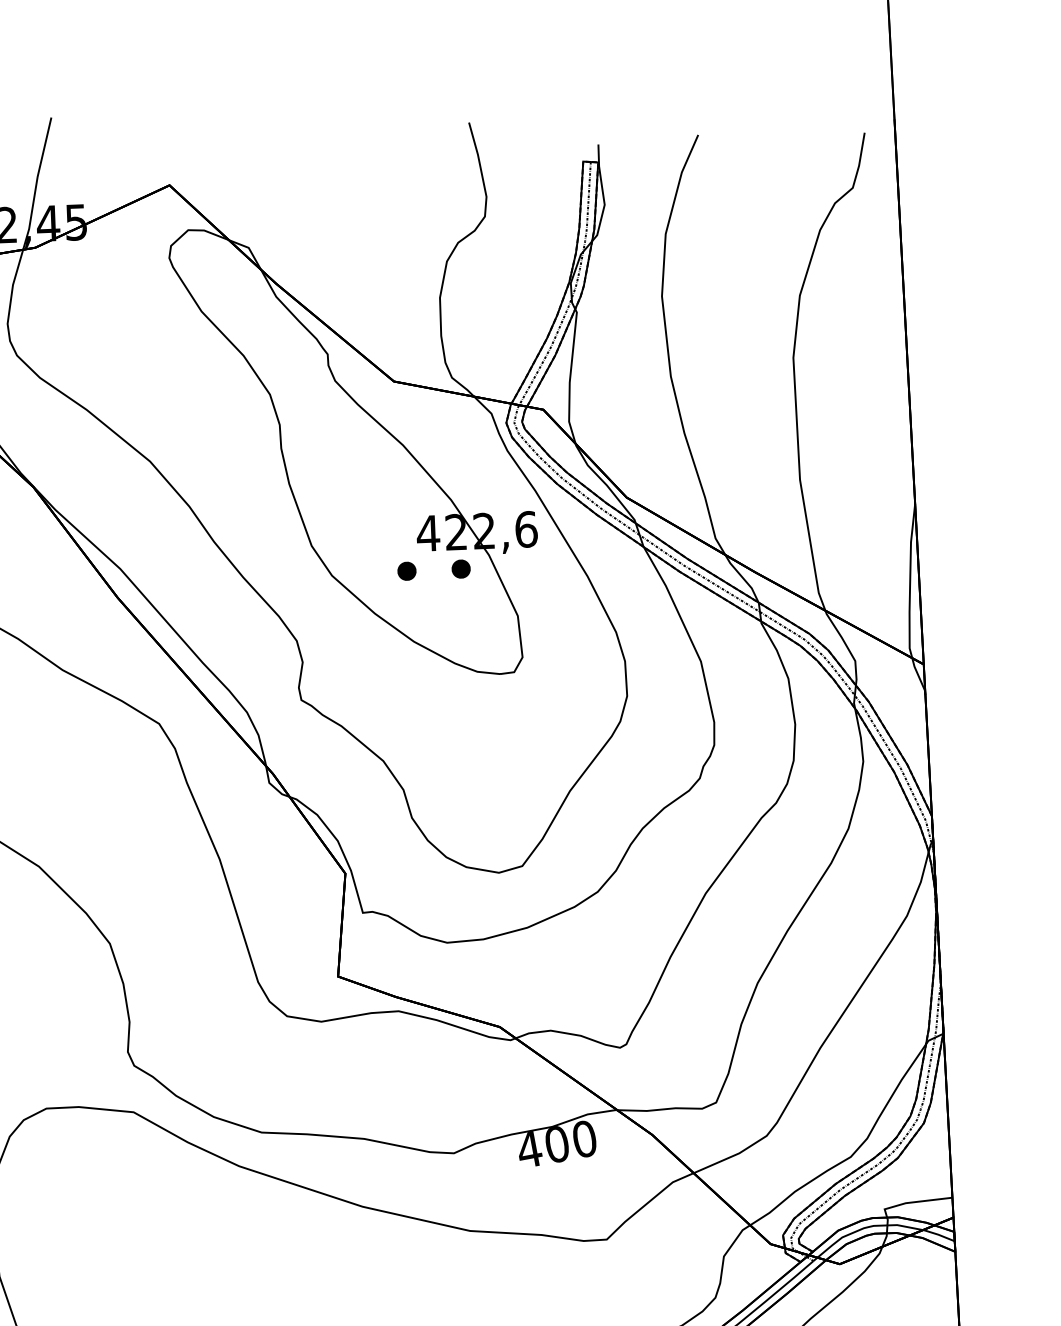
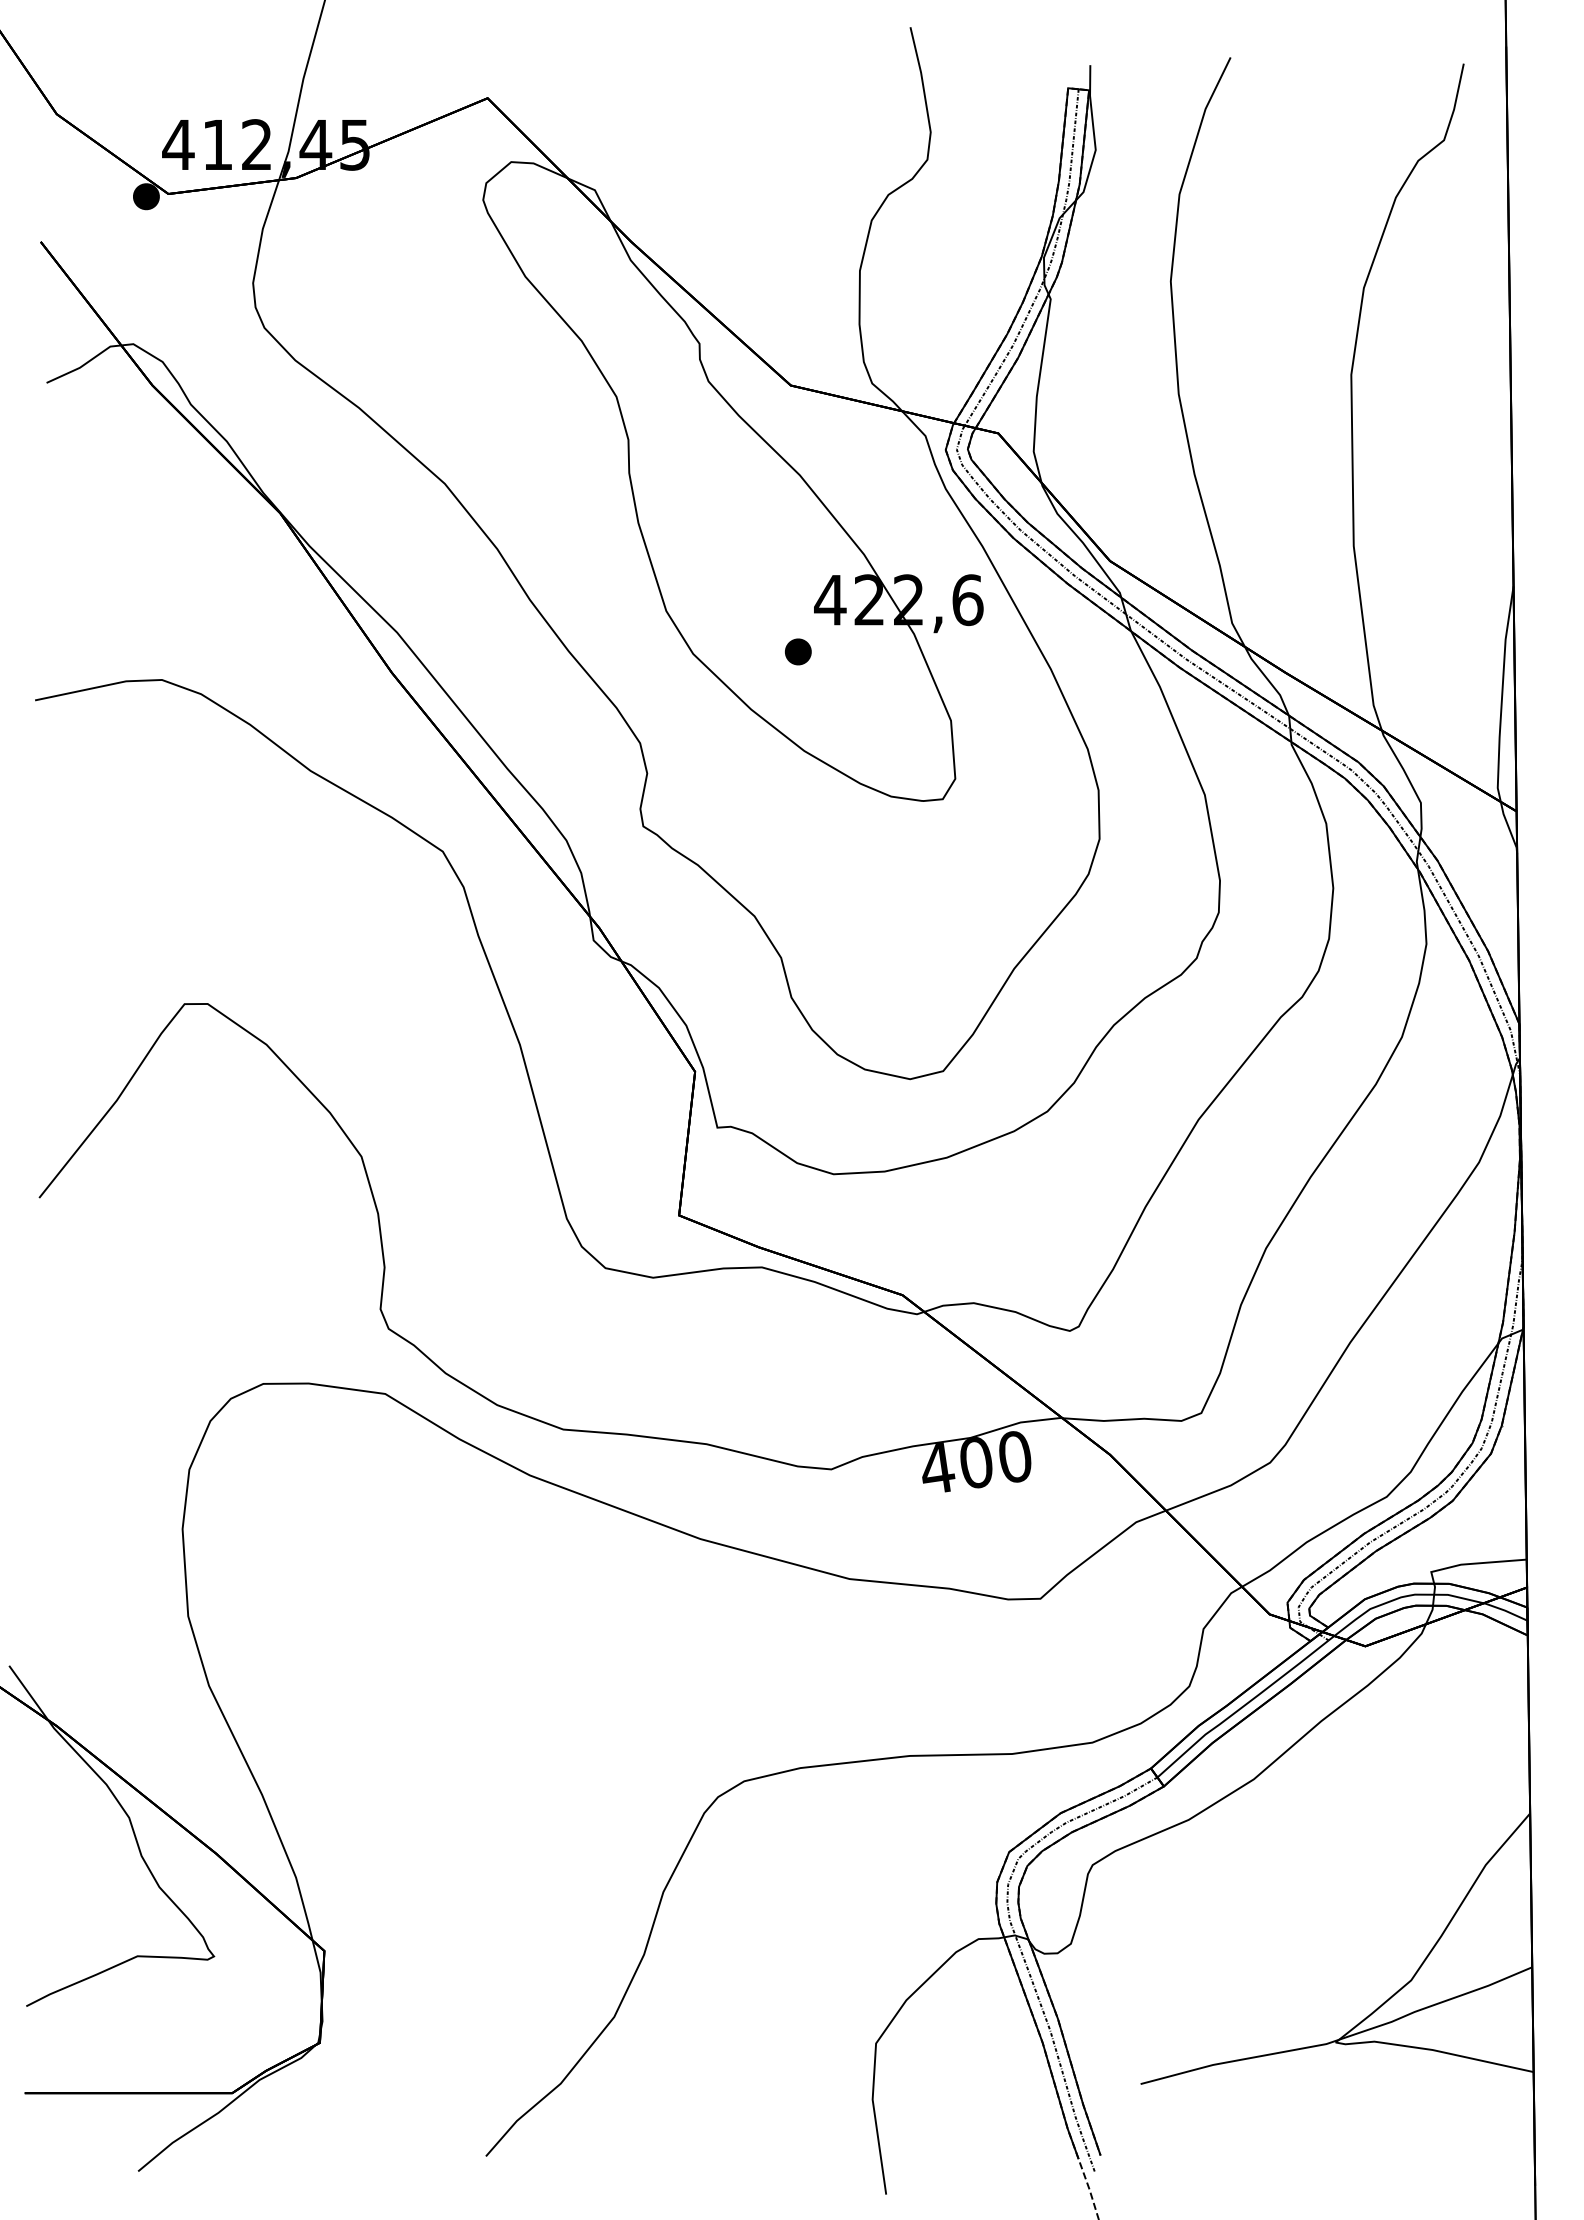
part: (461, 568) -> (874, 651), removed

